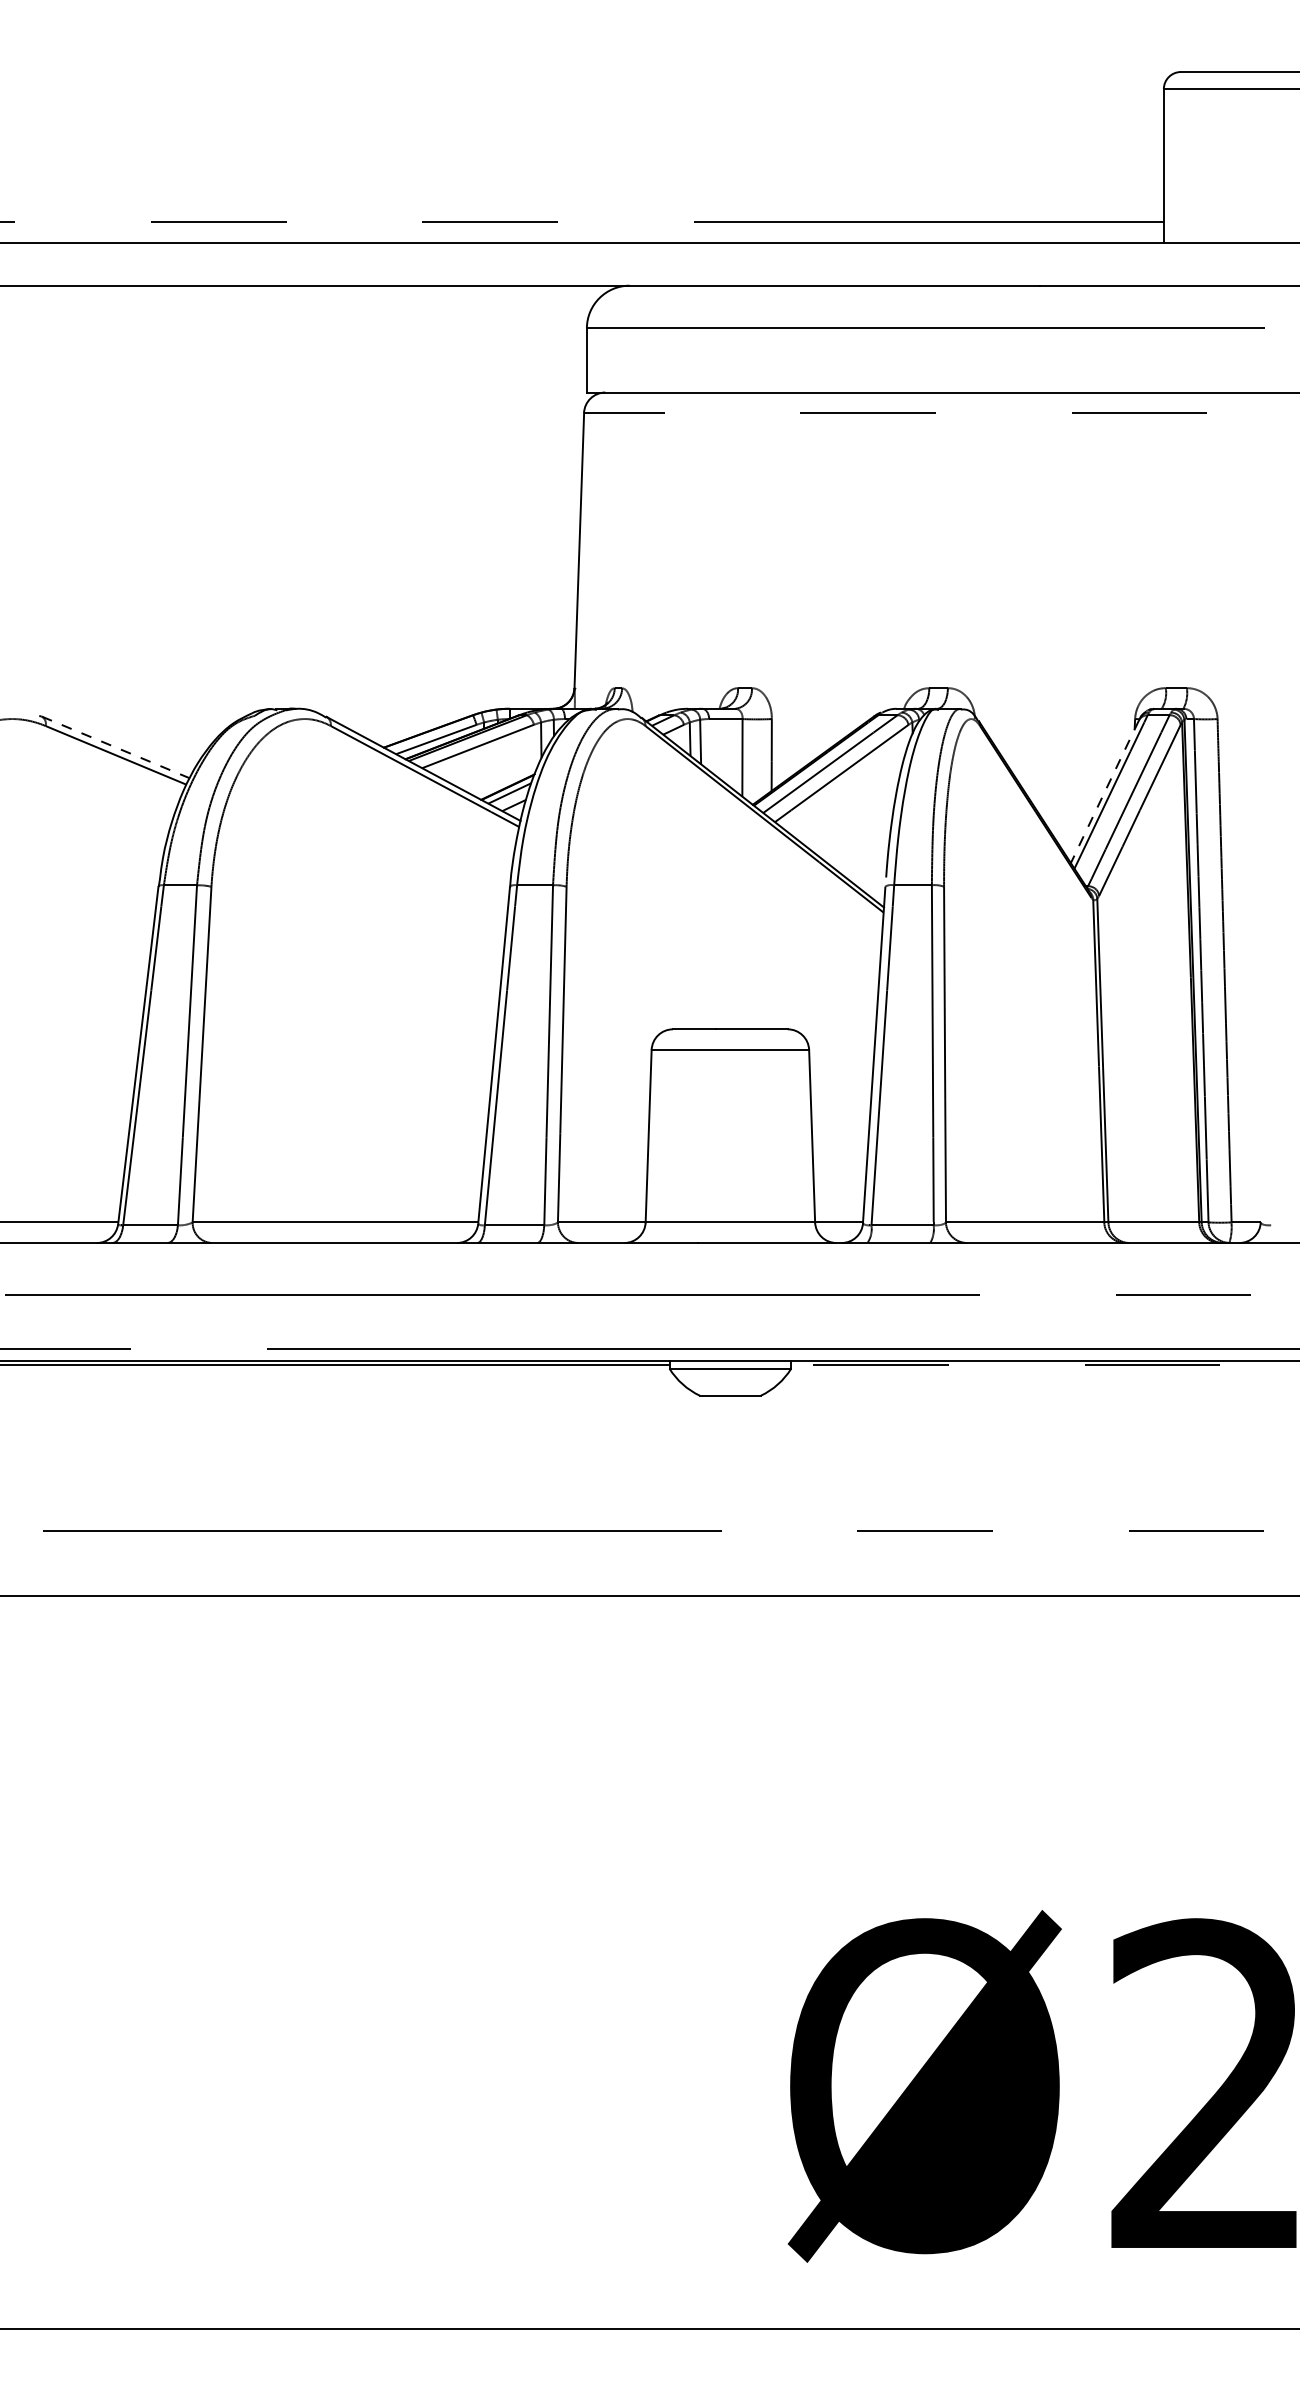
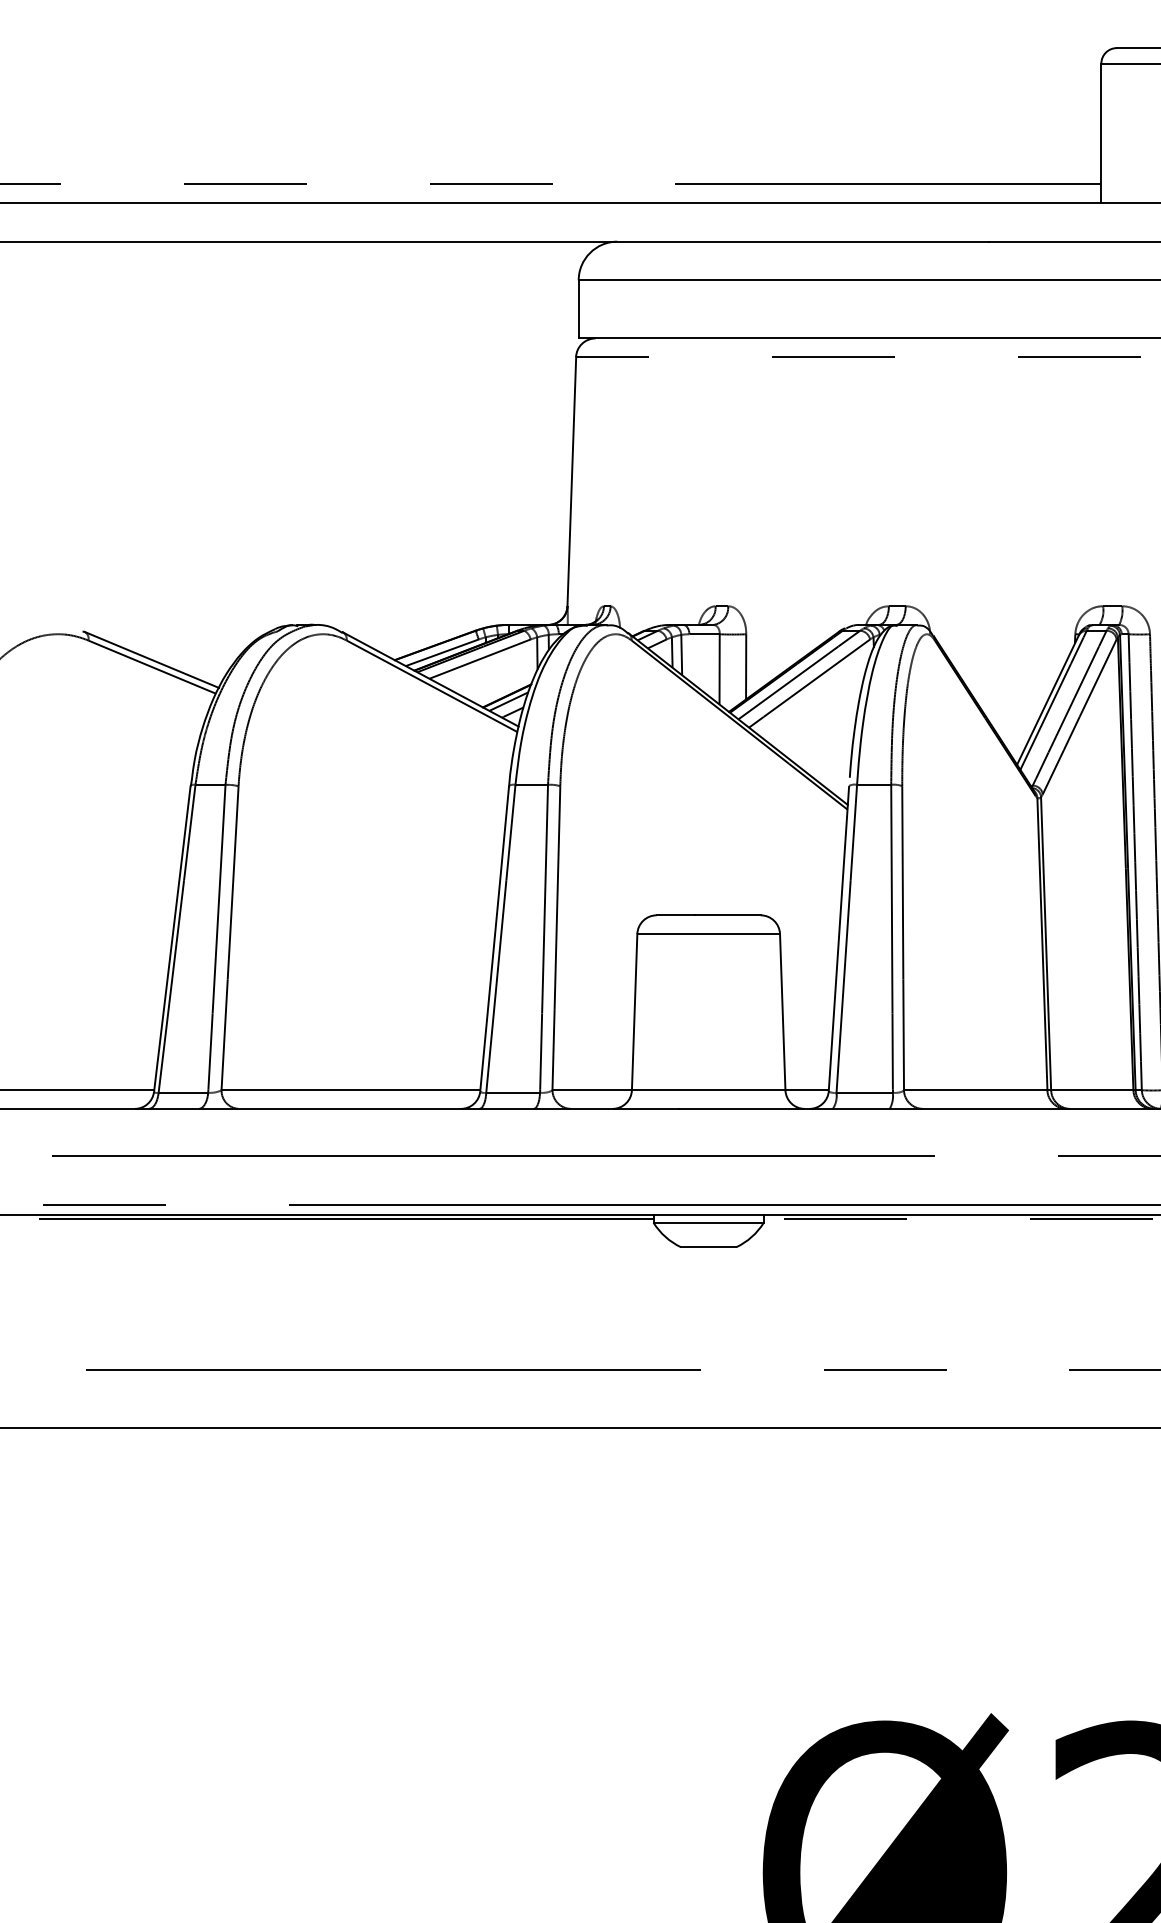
line: (115, 747) -> (151, 660), dashed -> solid
line: (1104, 791) -> (1047, 699), dashed -> solid

